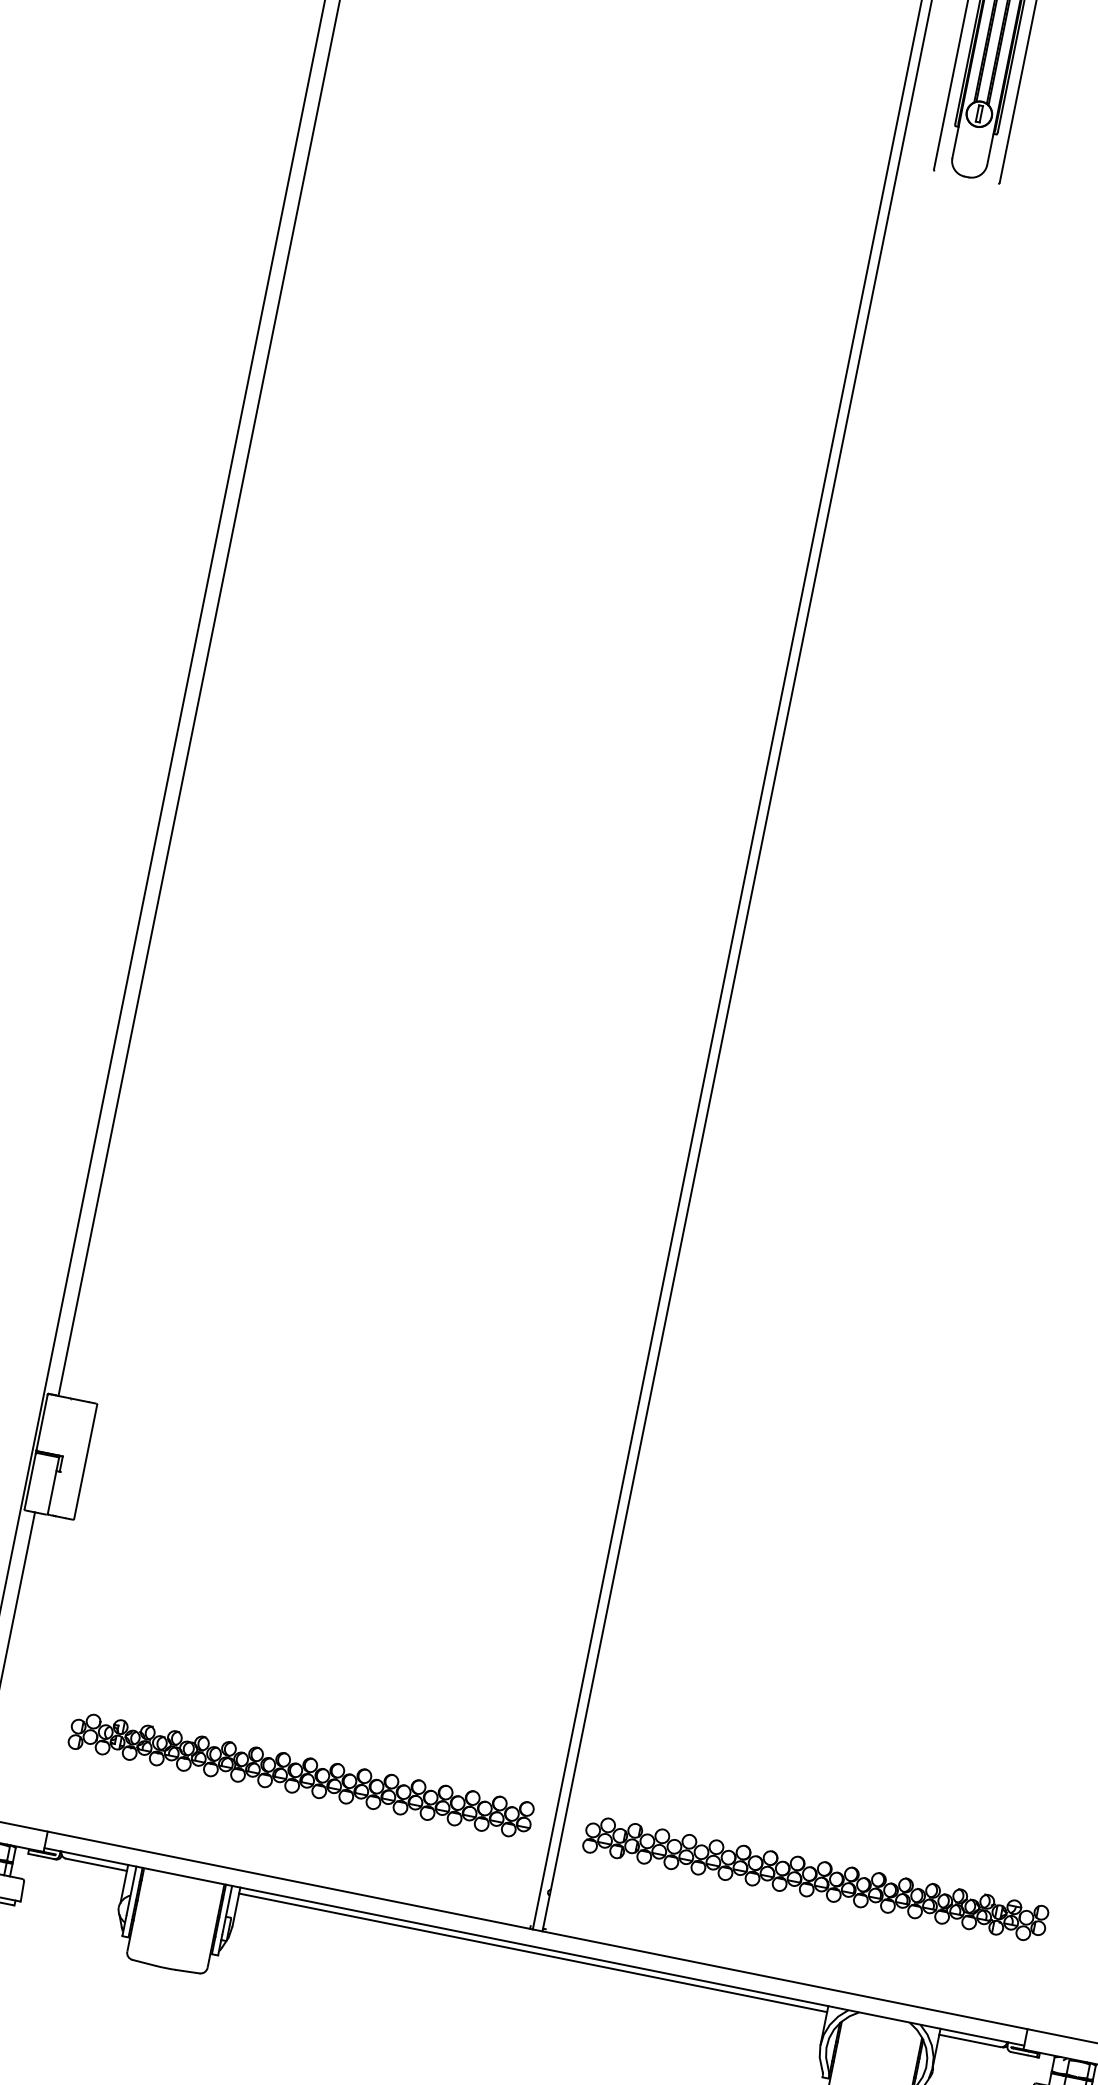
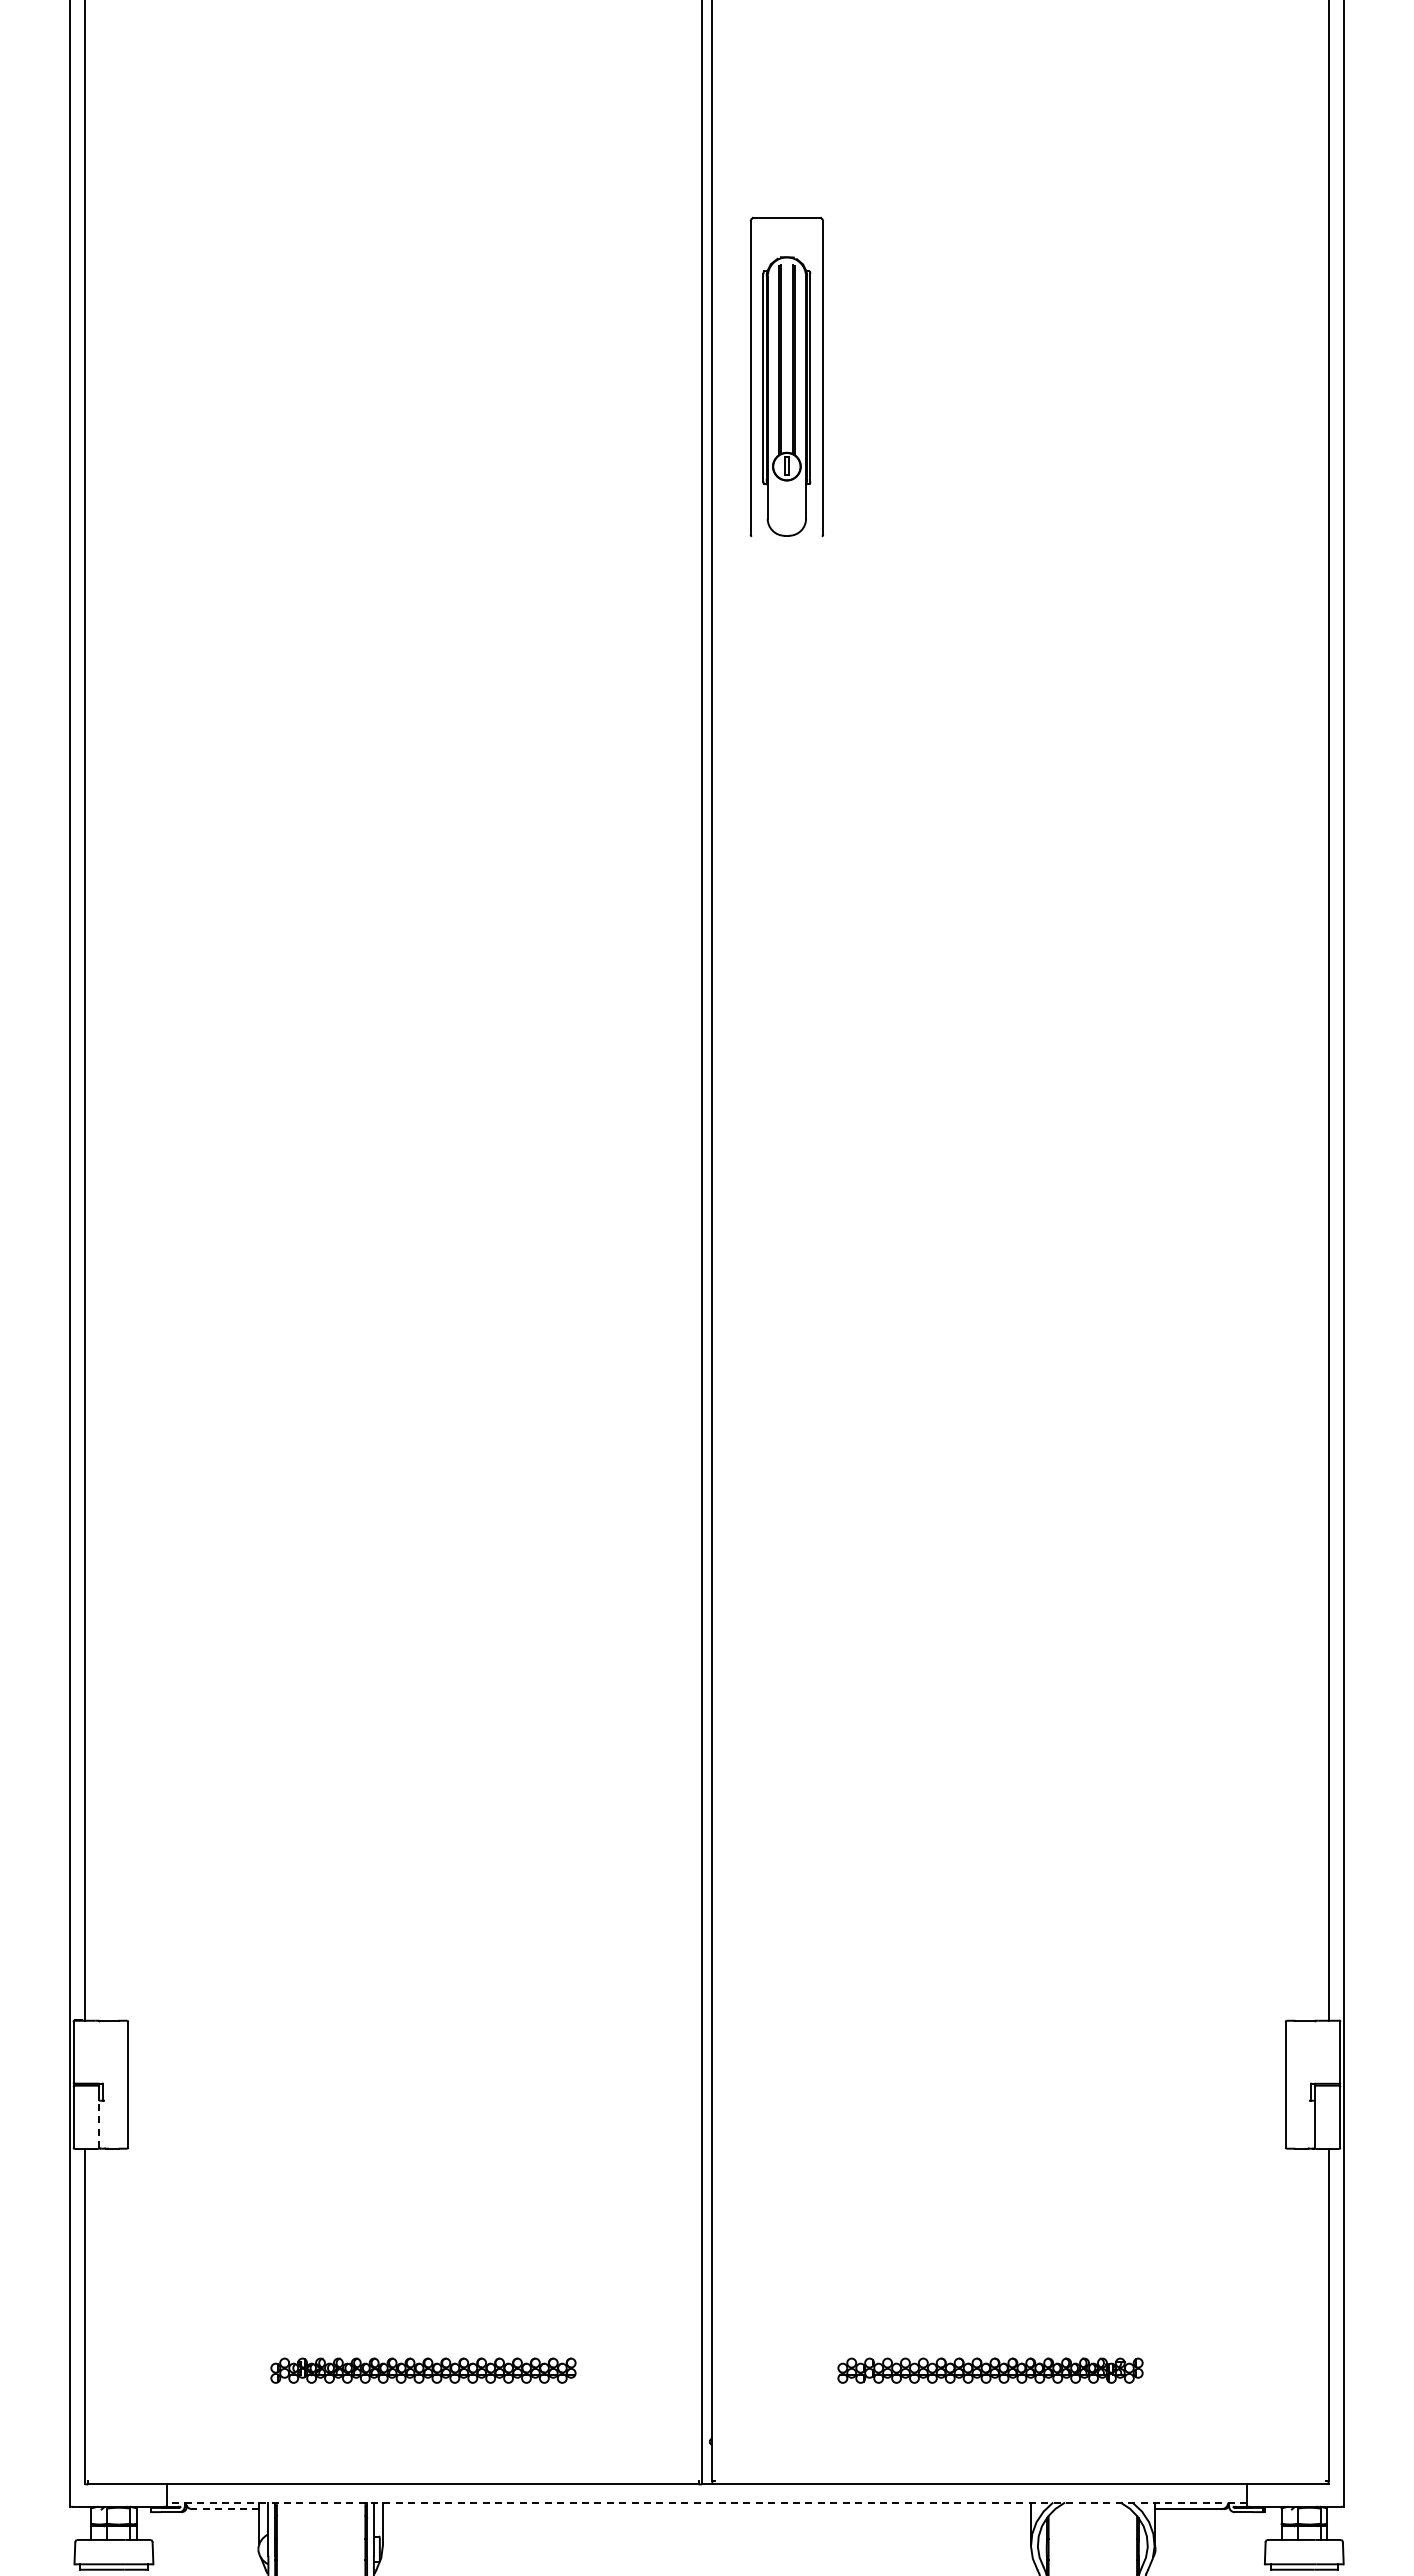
line: (52, 1492) -> (99, 2124), solid -> dashed
part: (301, 1775) -> (423, 2370), size x0.6
line: (96, 1865) -> (225, 2509), solid -> dashed
part: (815, 1878) -> (990, 2370), size x0.6
line: (533, 1946) -> (706, 2502), solid -> dashed
line: (533, 1953) -> (707, 2509), removed

